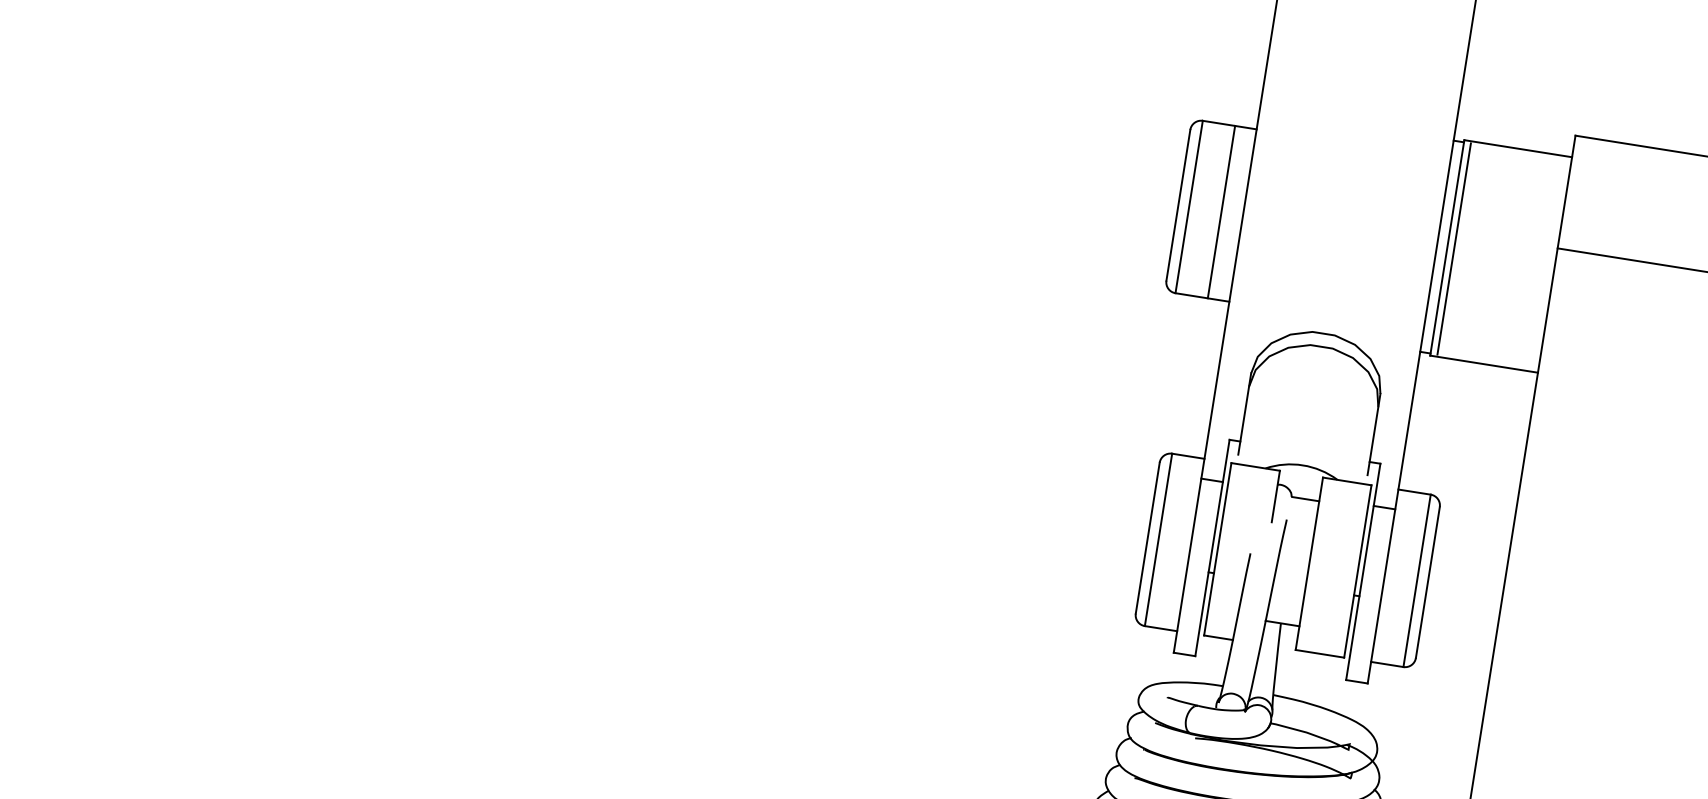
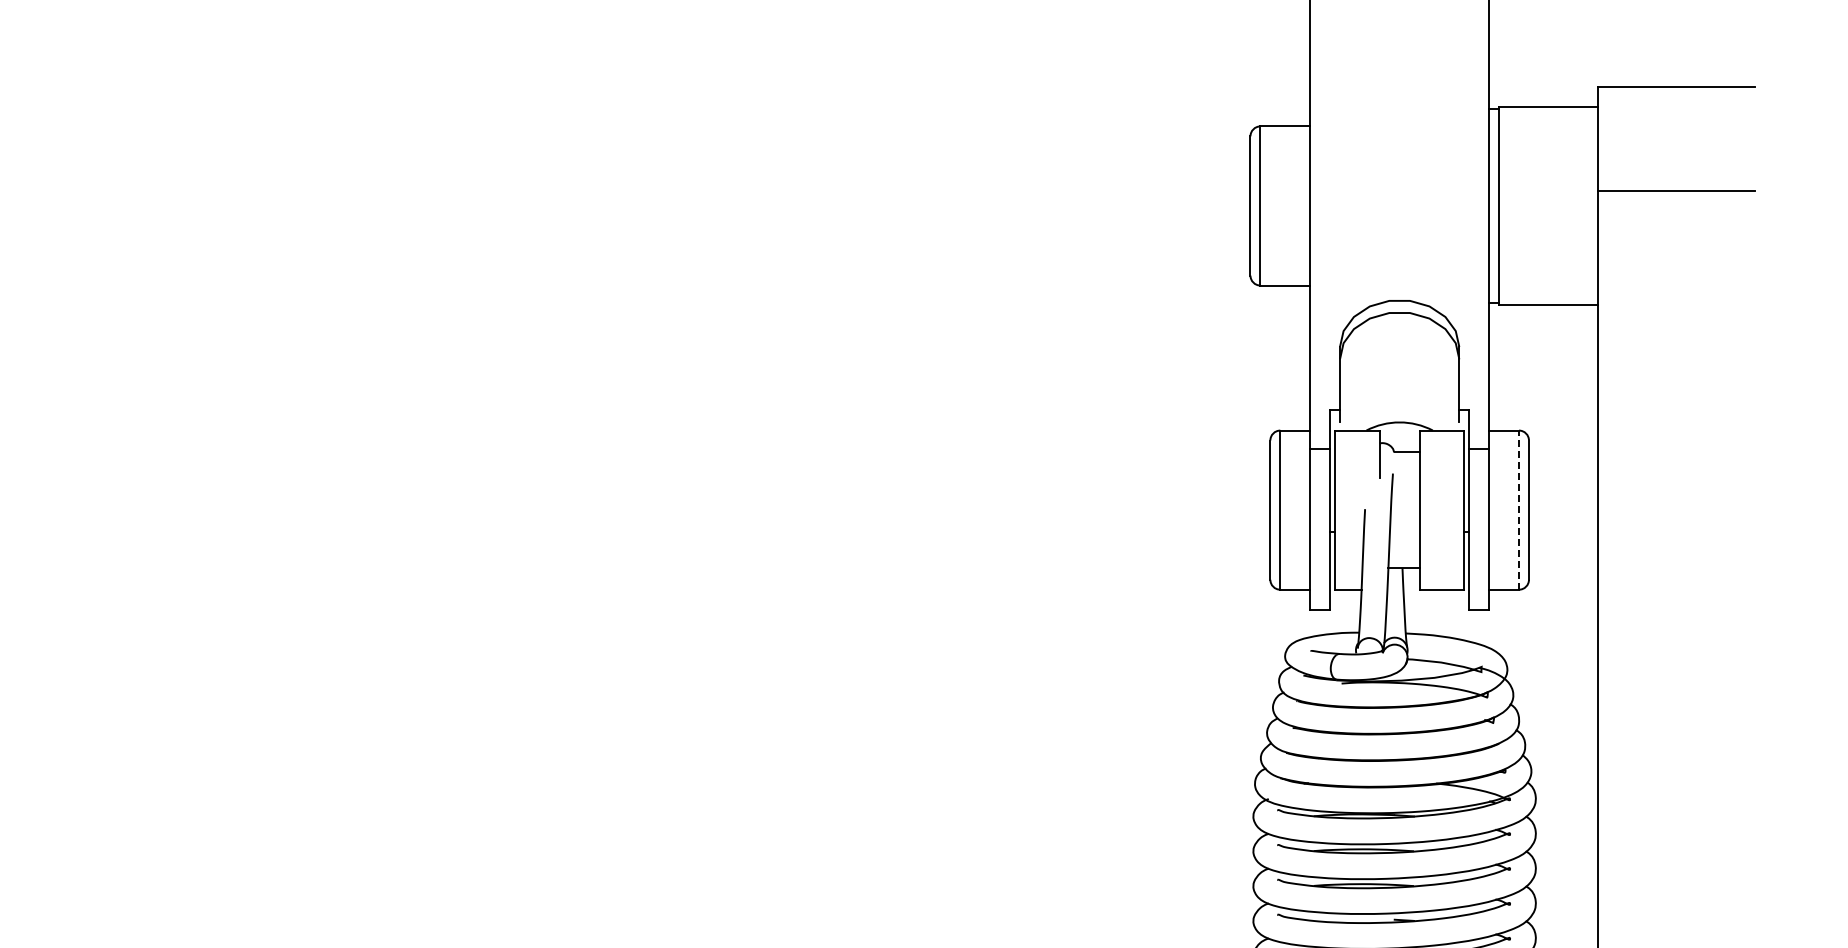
line: (1221, 211) -> (1290, 205), removed
line: (1454, 248) -> (1505, 205), removed
line: (1417, 581) -> (1519, 510), solid -> dashed

